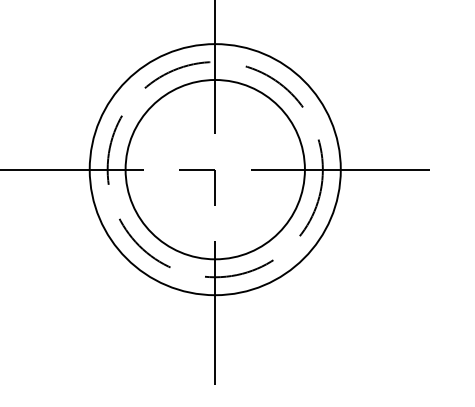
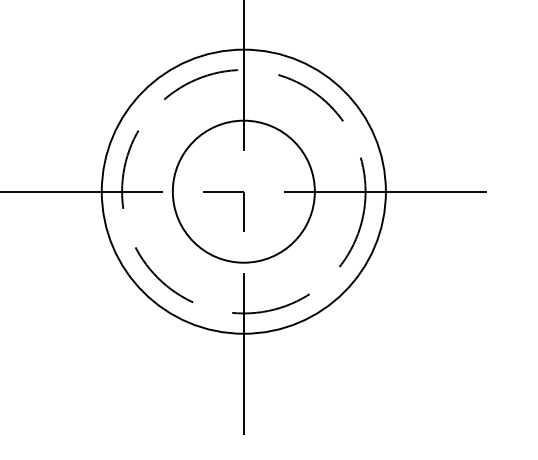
circle: (214, 169) -> (243, 191), size x0.7

